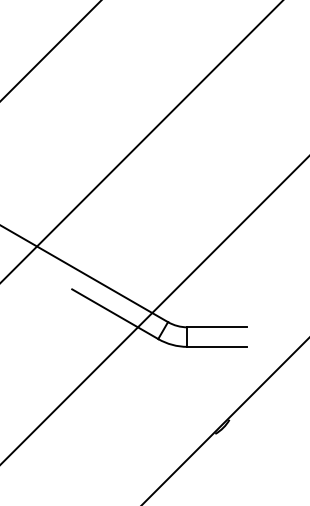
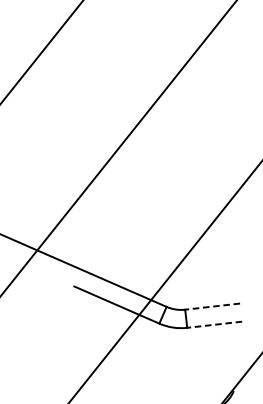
line: (217, 327) -> (213, 306), solid -> dashed
line: (217, 346) -> (215, 324), solid -> dashed

